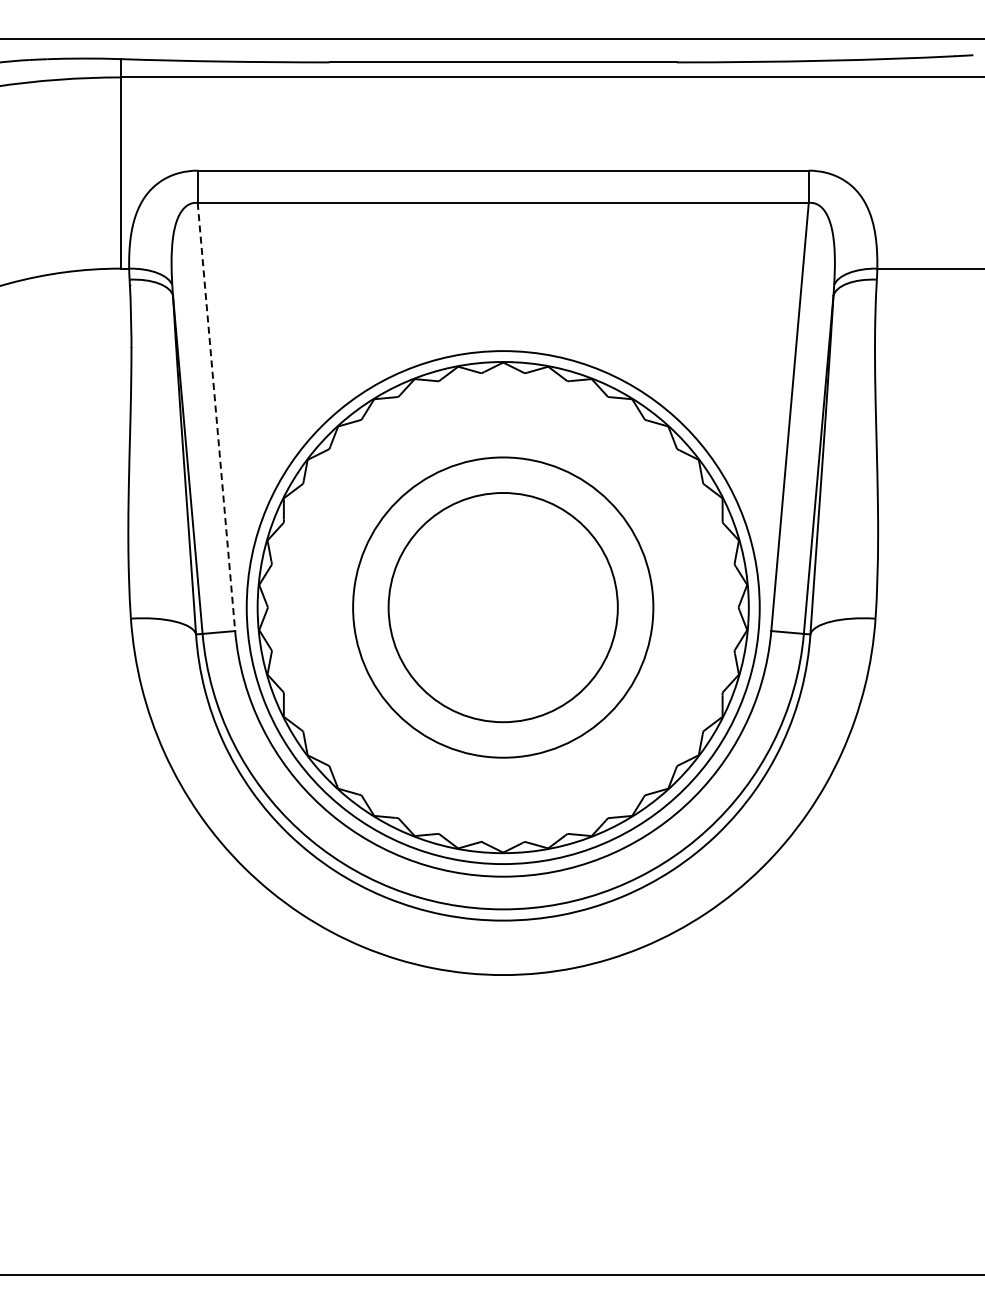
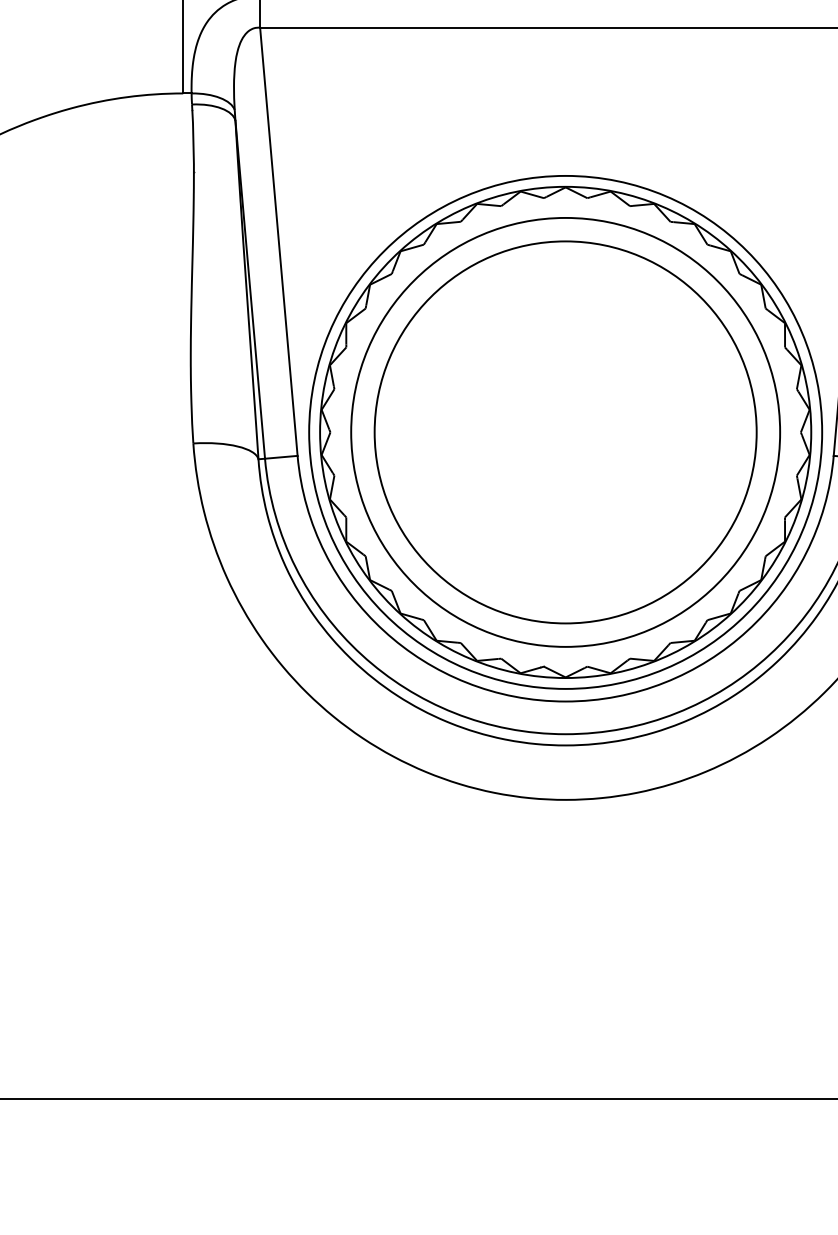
line: (216, 416) -> (278, 241), dashed -> solid
circle: (502, 607) -> (564, 432), size x1.43
circle: (503, 607) -> (565, 432), size x1.67

